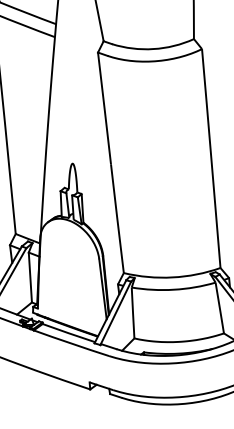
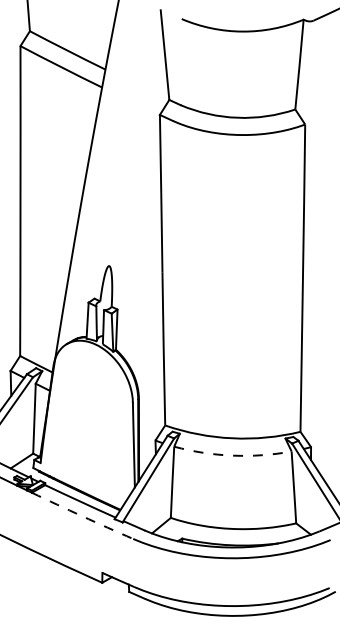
arc: (173, 289) -> (232, 455), solid -> dashed
arc: (71, 343) -> (82, 516), solid -> dashed

